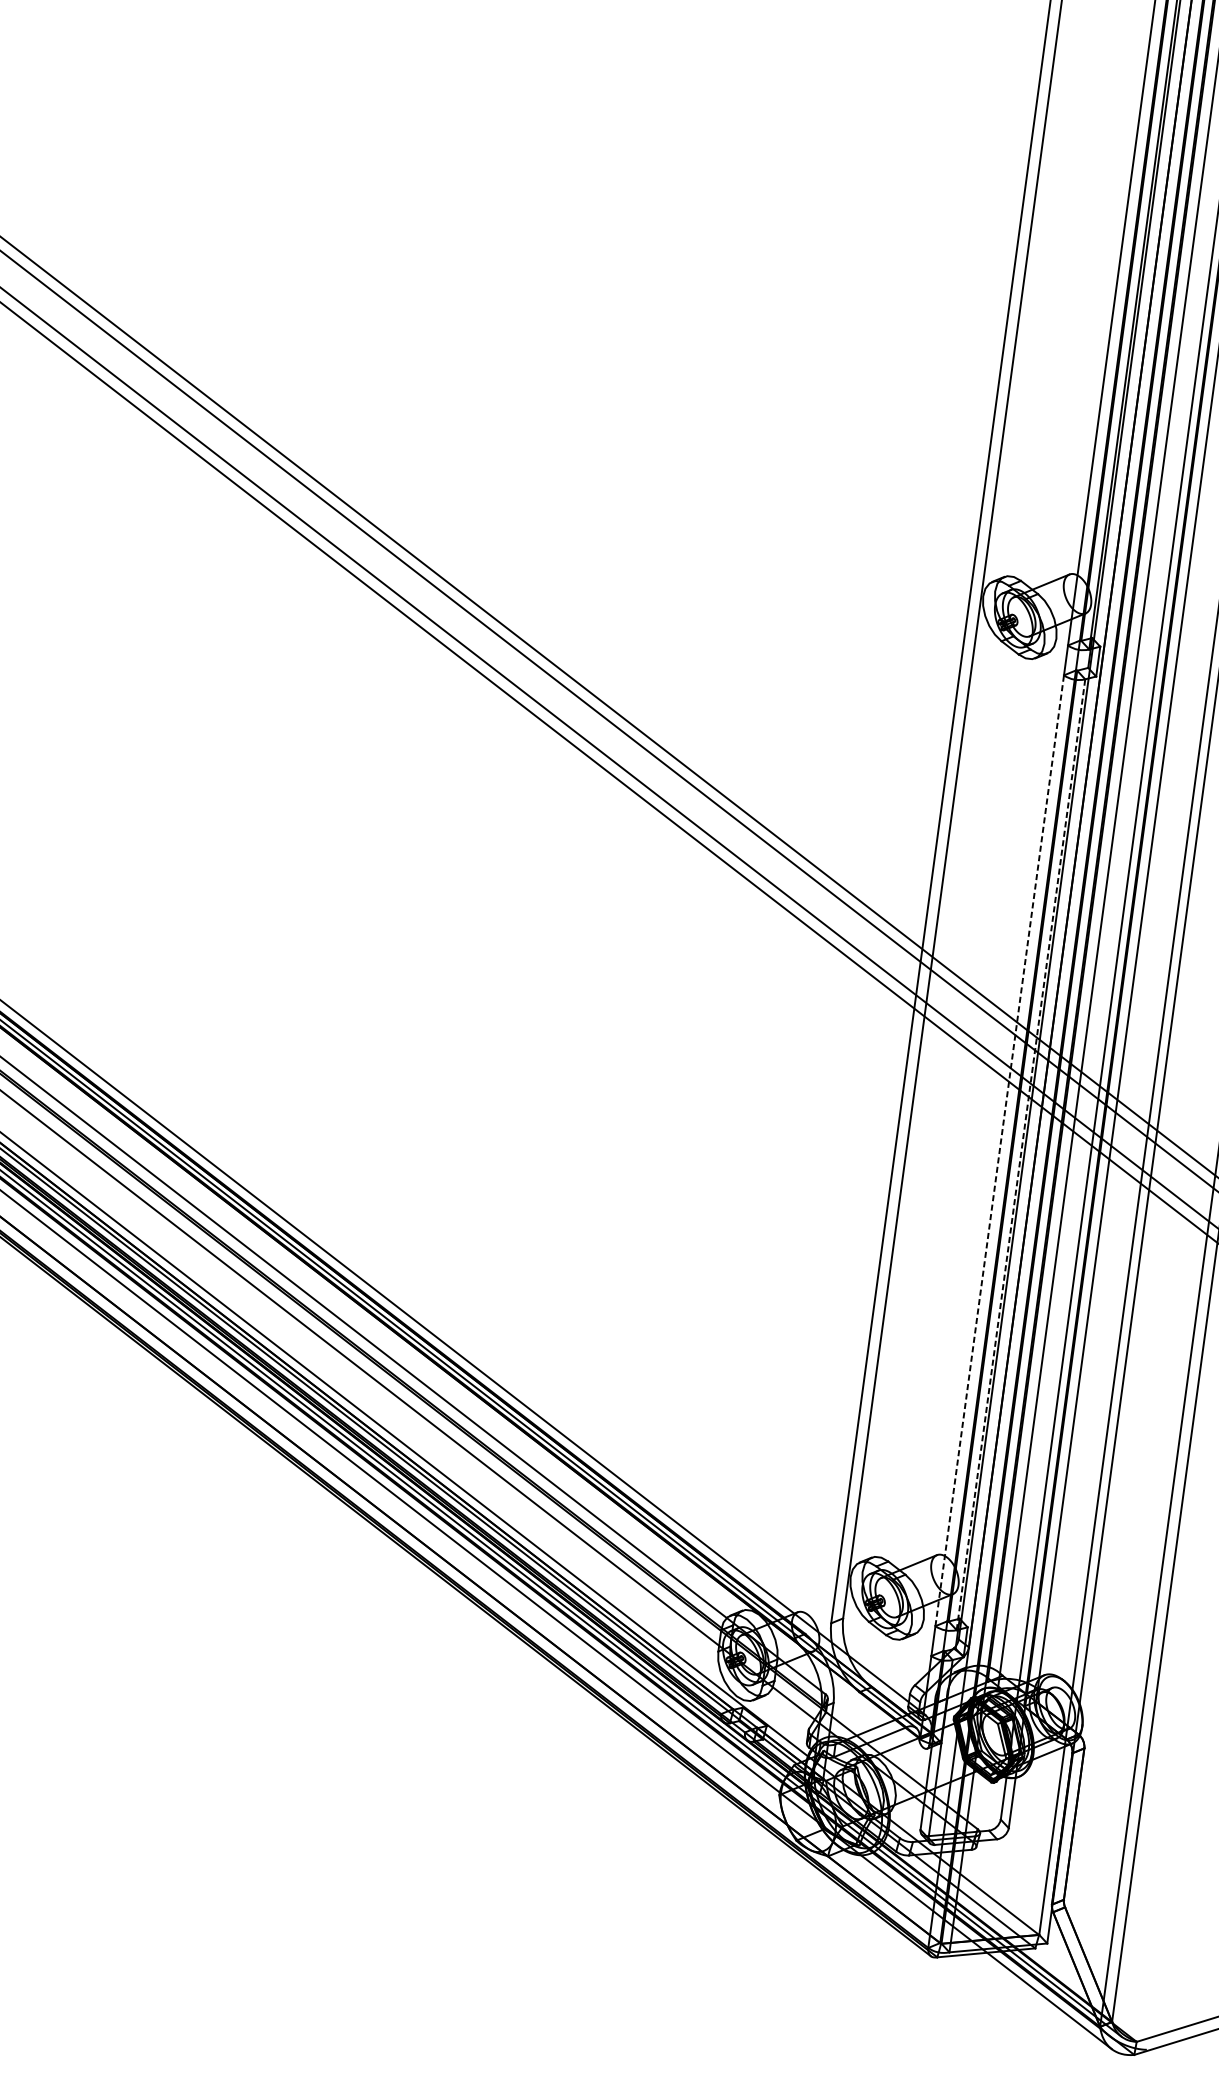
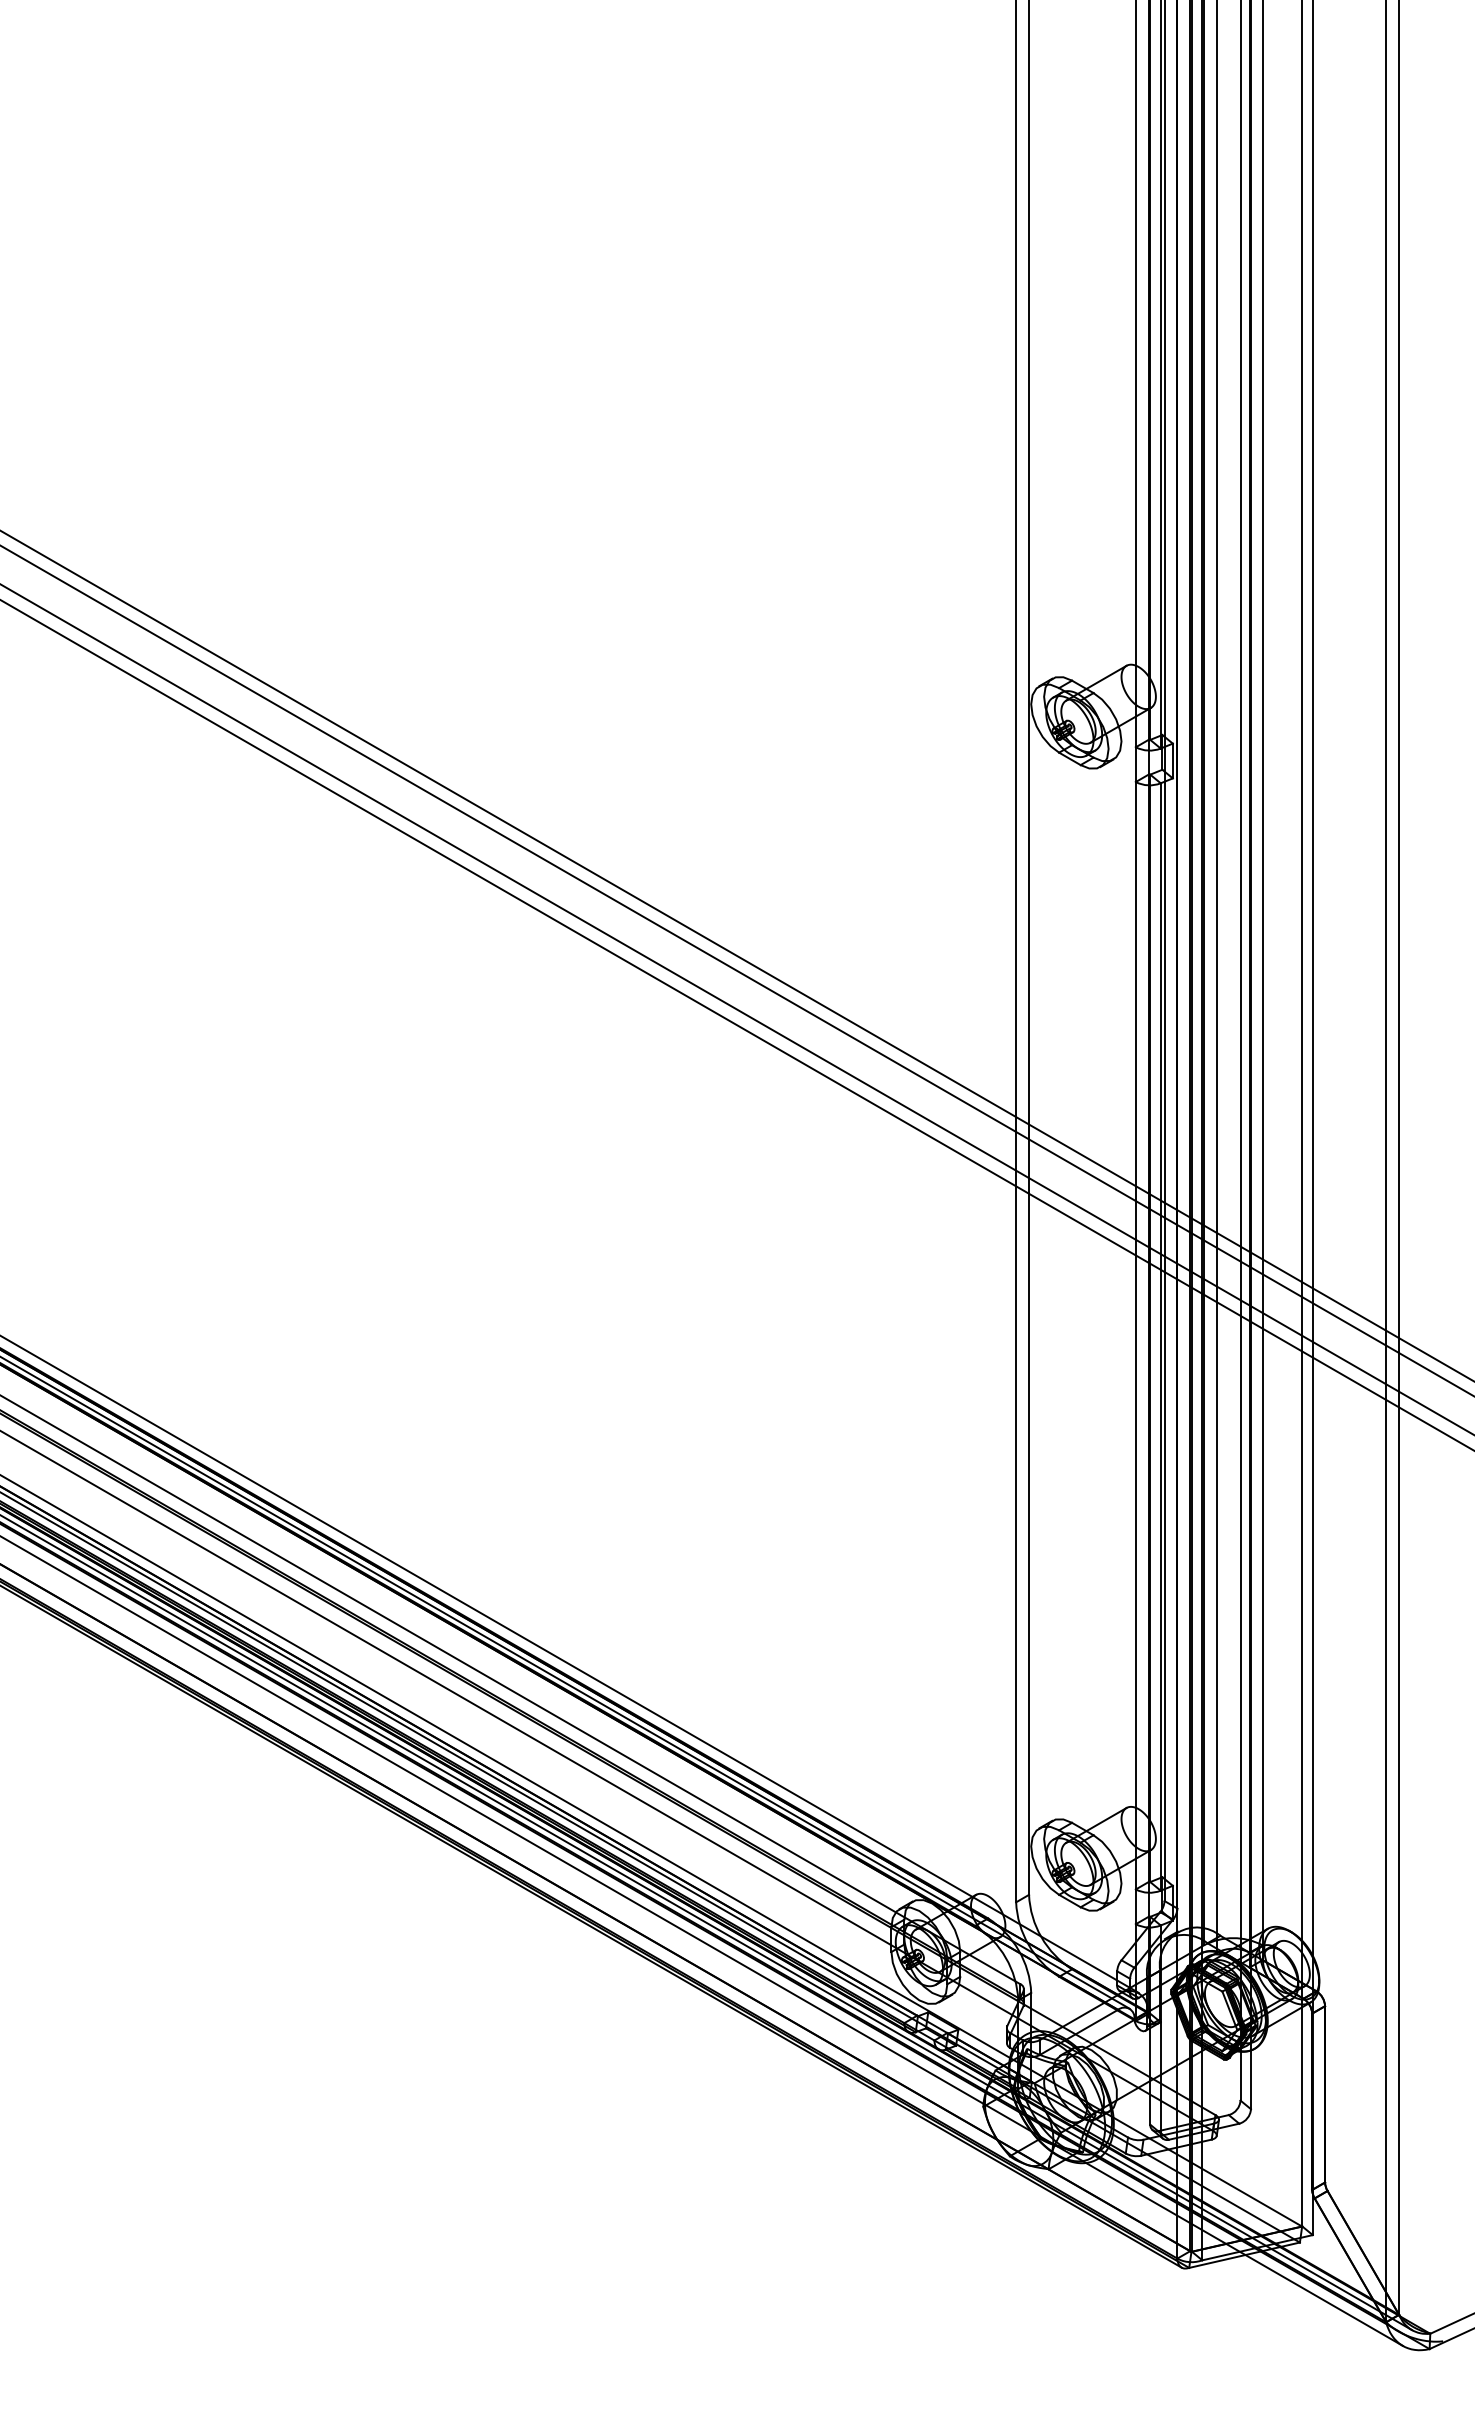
line: (999, 1150) -> (1135, 1335), dashed -> solid
line: (1020, 1155) -> (1160, 1337), dashed -> solid

